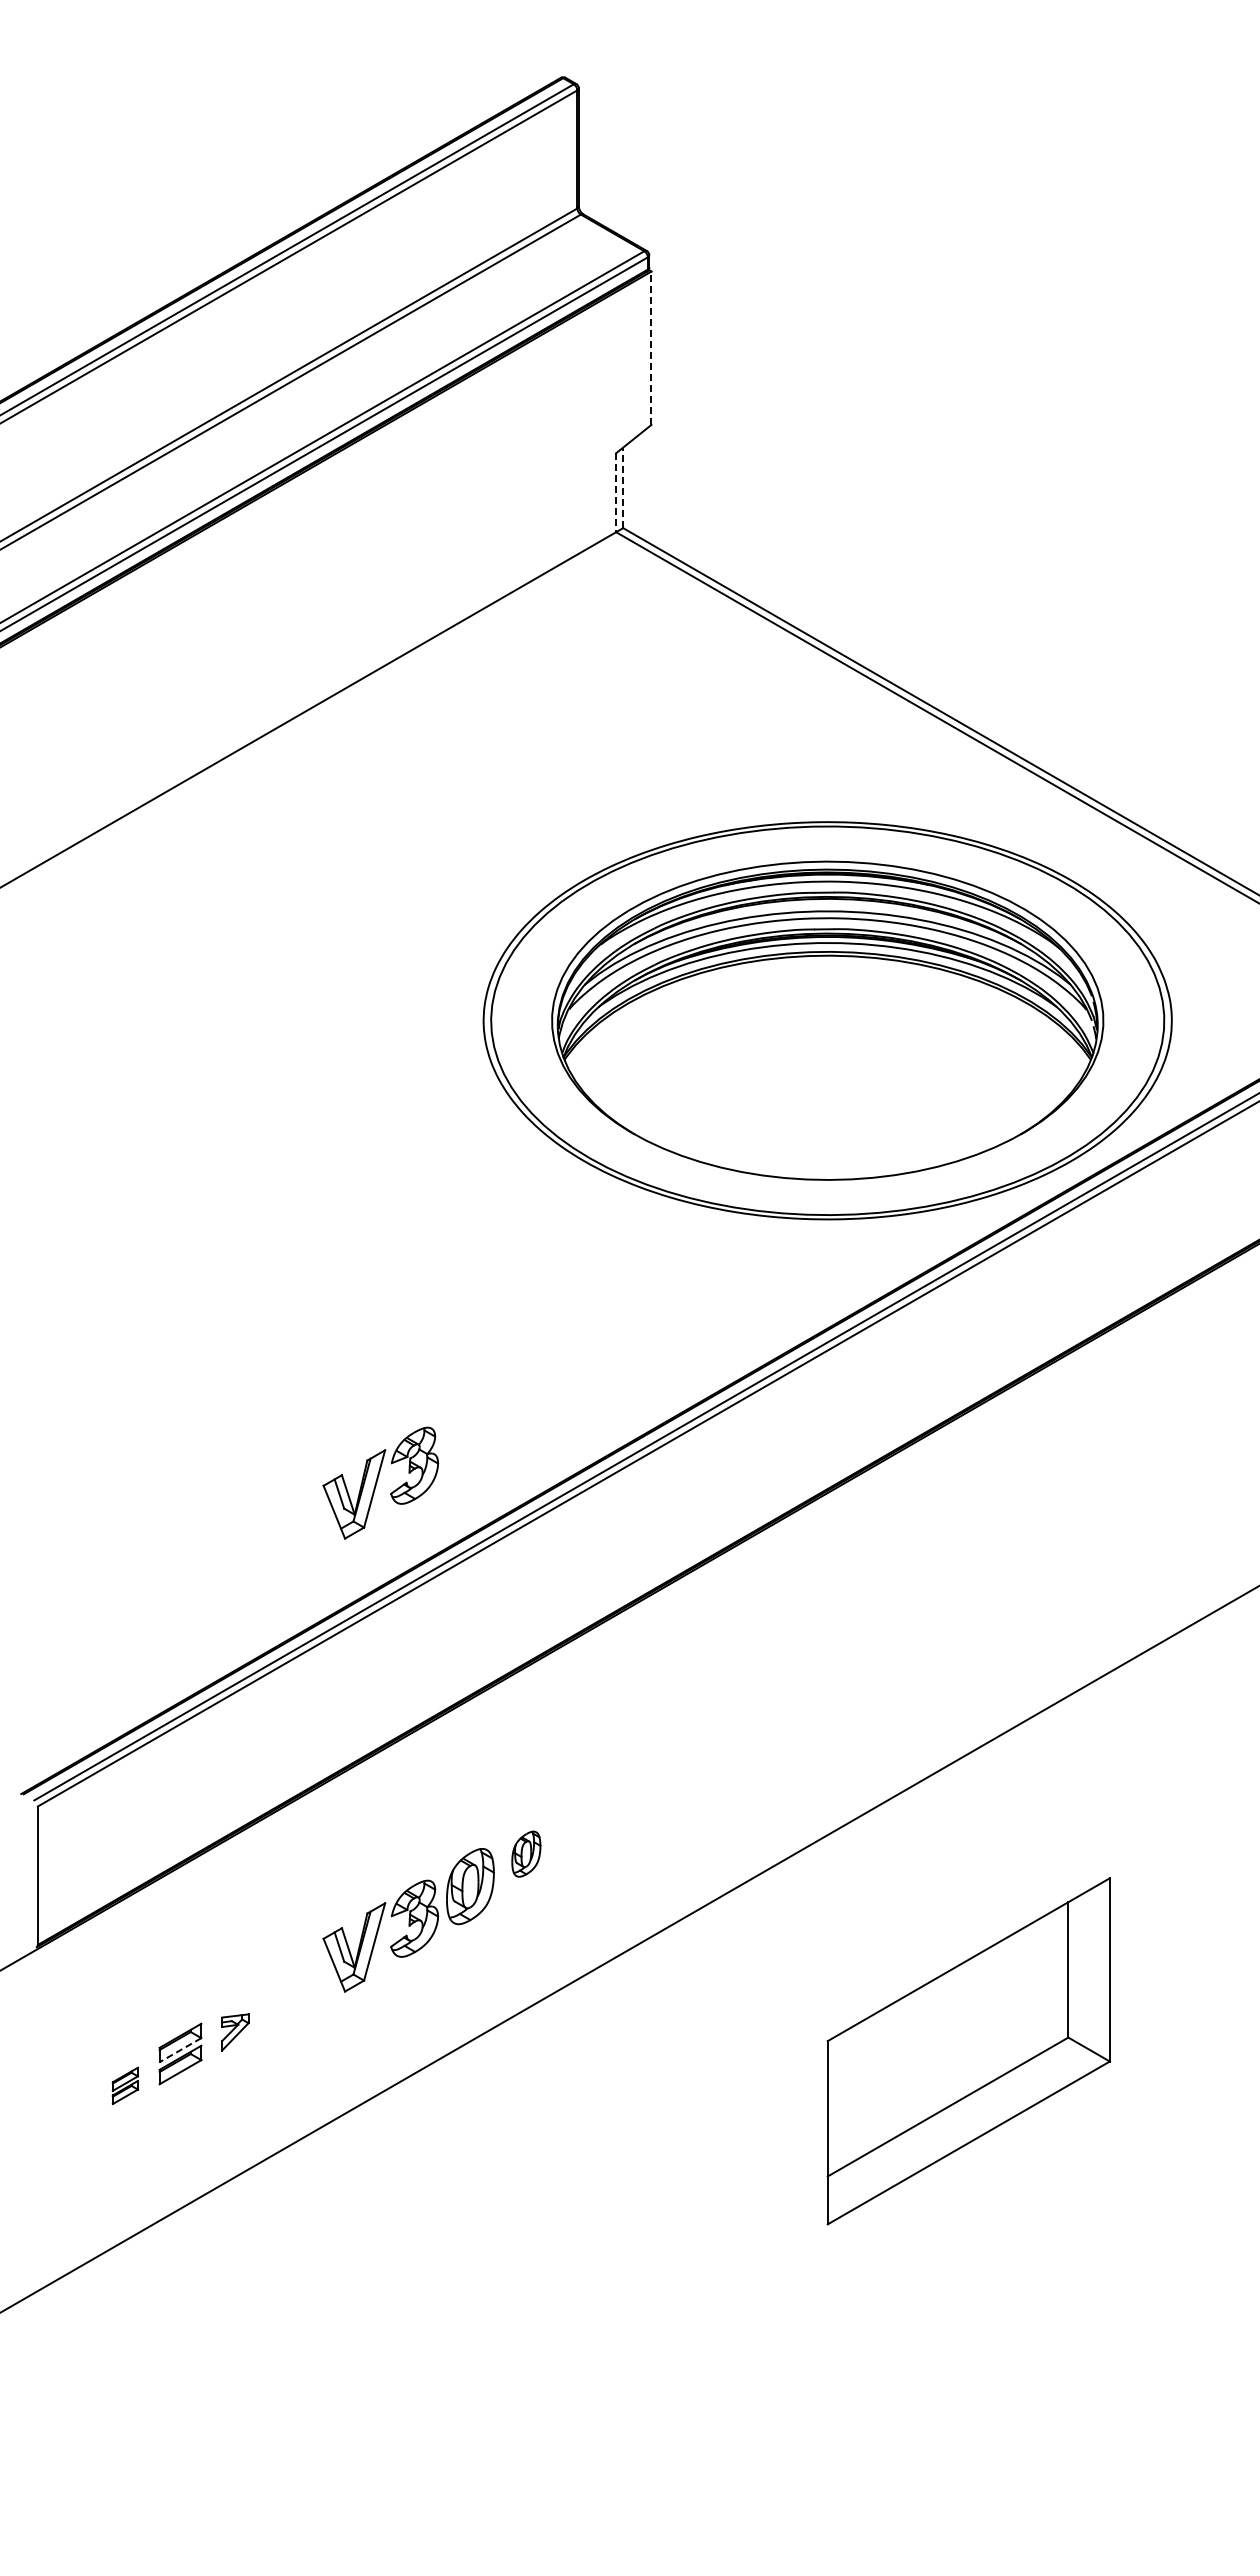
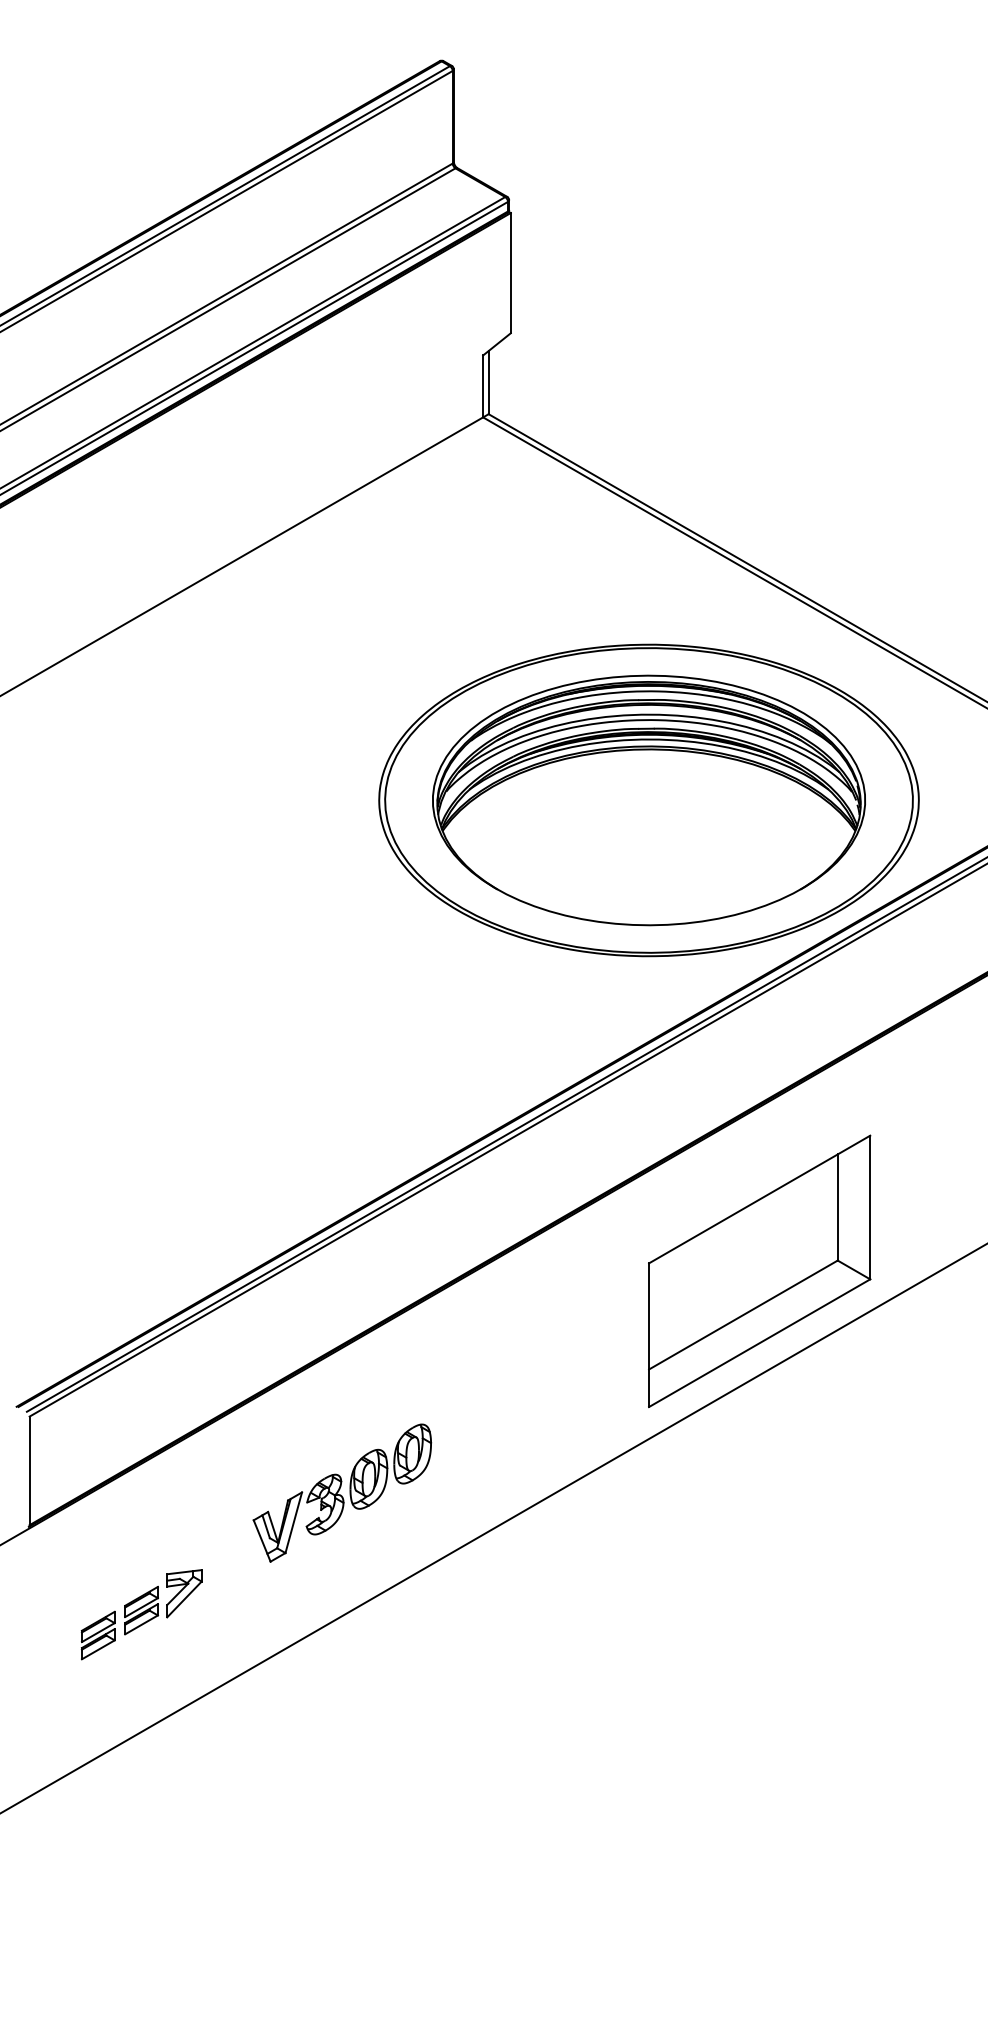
line: (651, 348) -> (510, 273), dashed -> solid
line: (623, 487) -> (488, 382), dashed -> solid
line: (616, 493) -> (483, 387), dashed -> solid
part: (380, 1482) -> (298, 1162), removed
part: (526, 1853) -> (412, 1453), size x1.67
part: (235, 2032) -> (184, 1593), size x1.67
line: (180, 2050) -> (141, 1607), dashed -> solid
part: (968, 2051) -> (759, 1271), moved
part: (125, 2085) -> (98, 1635), size x1.67

